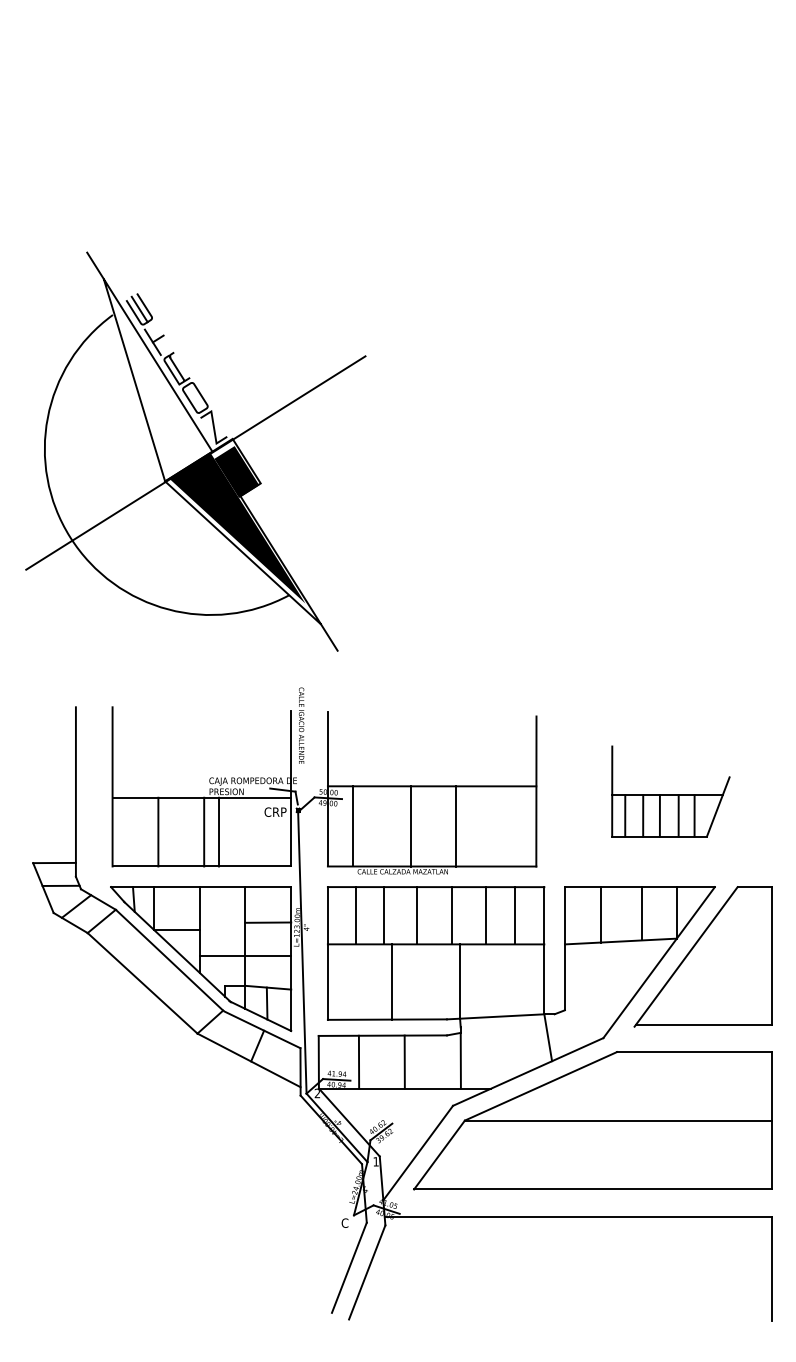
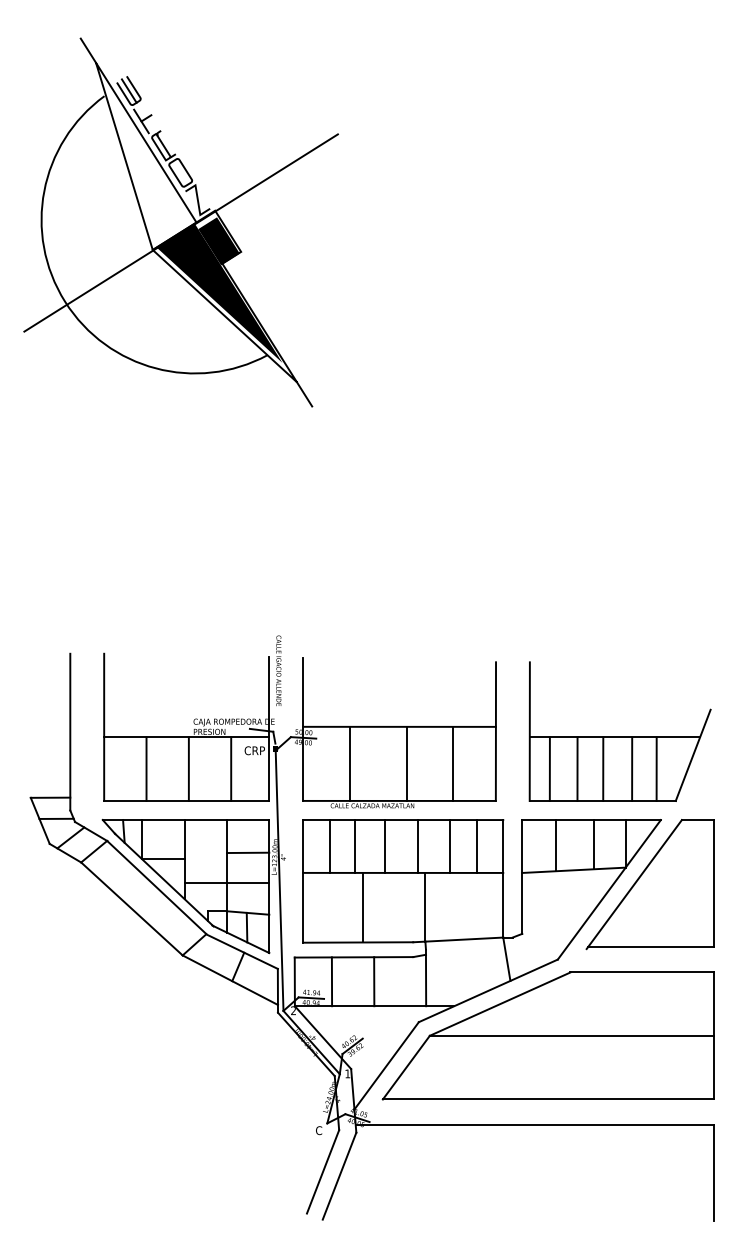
part: (195, 451) -> (180, 222), moved
part: (670, 791) -> (619, 731), size x1.67
line: (353, 826) -> (349, 763), moved
line: (410, 826) -> (407, 763), moved
line: (455, 826) -> (452, 763), moved
line: (219, 831) -> (231, 768), moved

